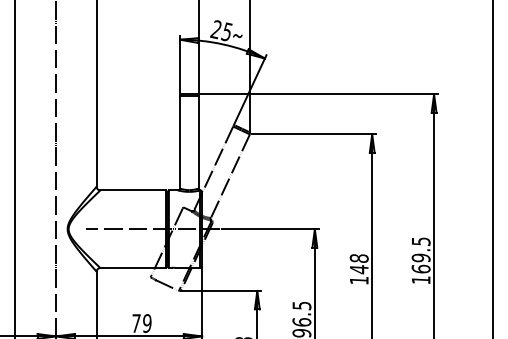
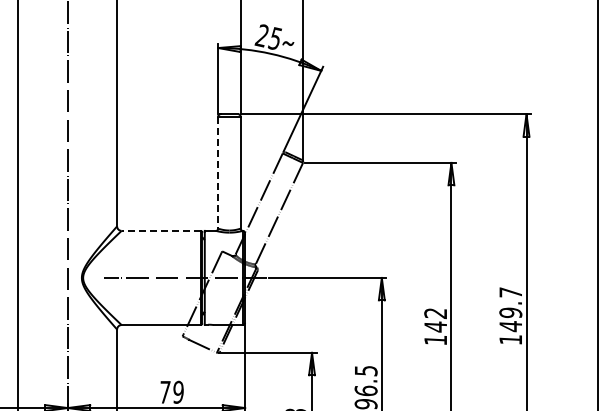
line: (180, 143) -> (218, 173), solid -> dashed
line: (133, 190) -> (161, 230), solid -> dashed
text: (420, 255) -> (510, 309), 169.5 -> 149.7
text: (359, 258) -> (435, 313), 148 -> 142

